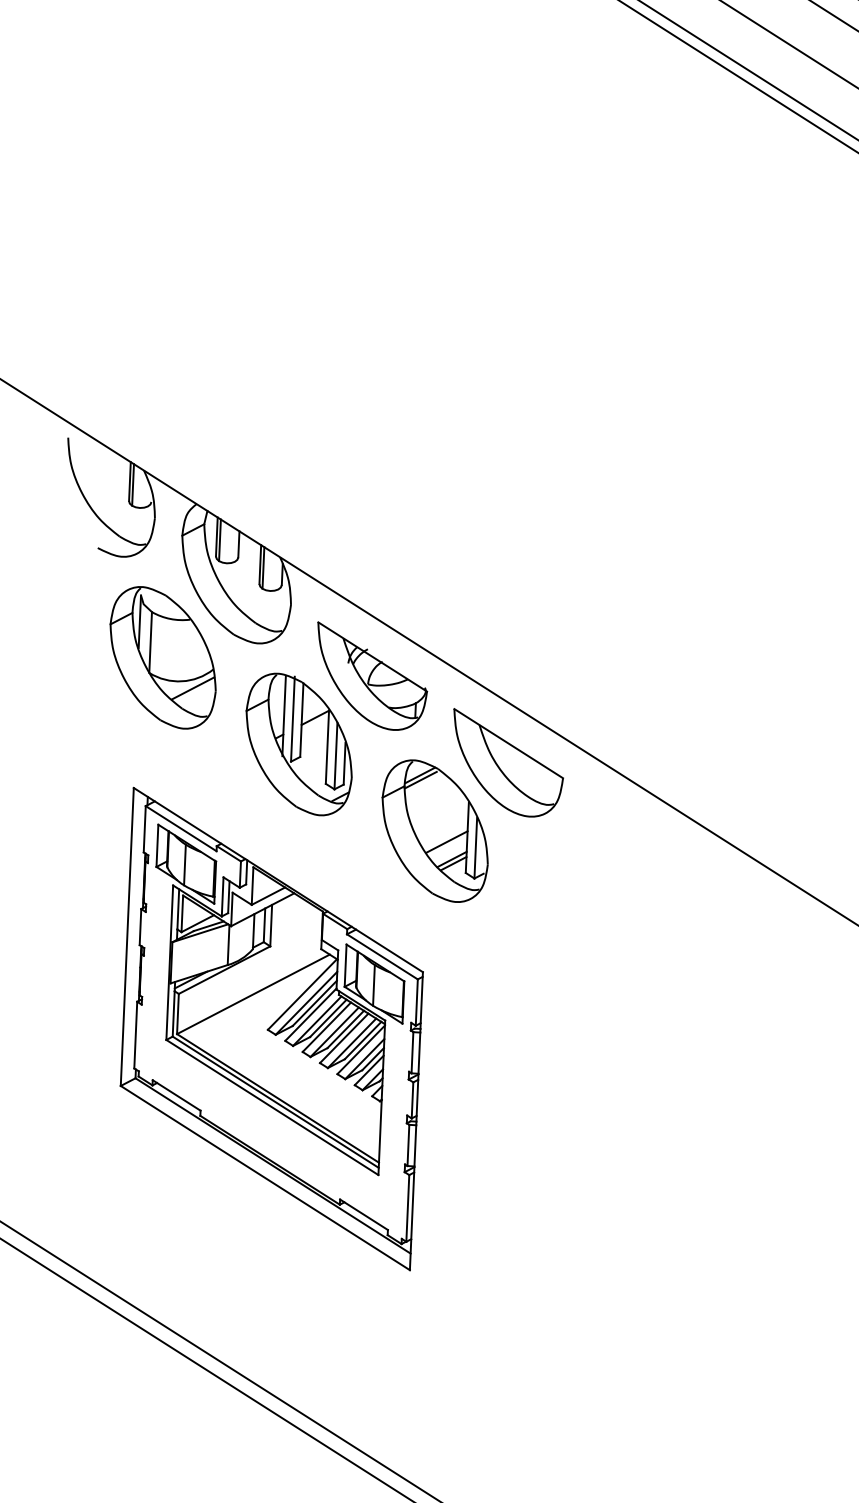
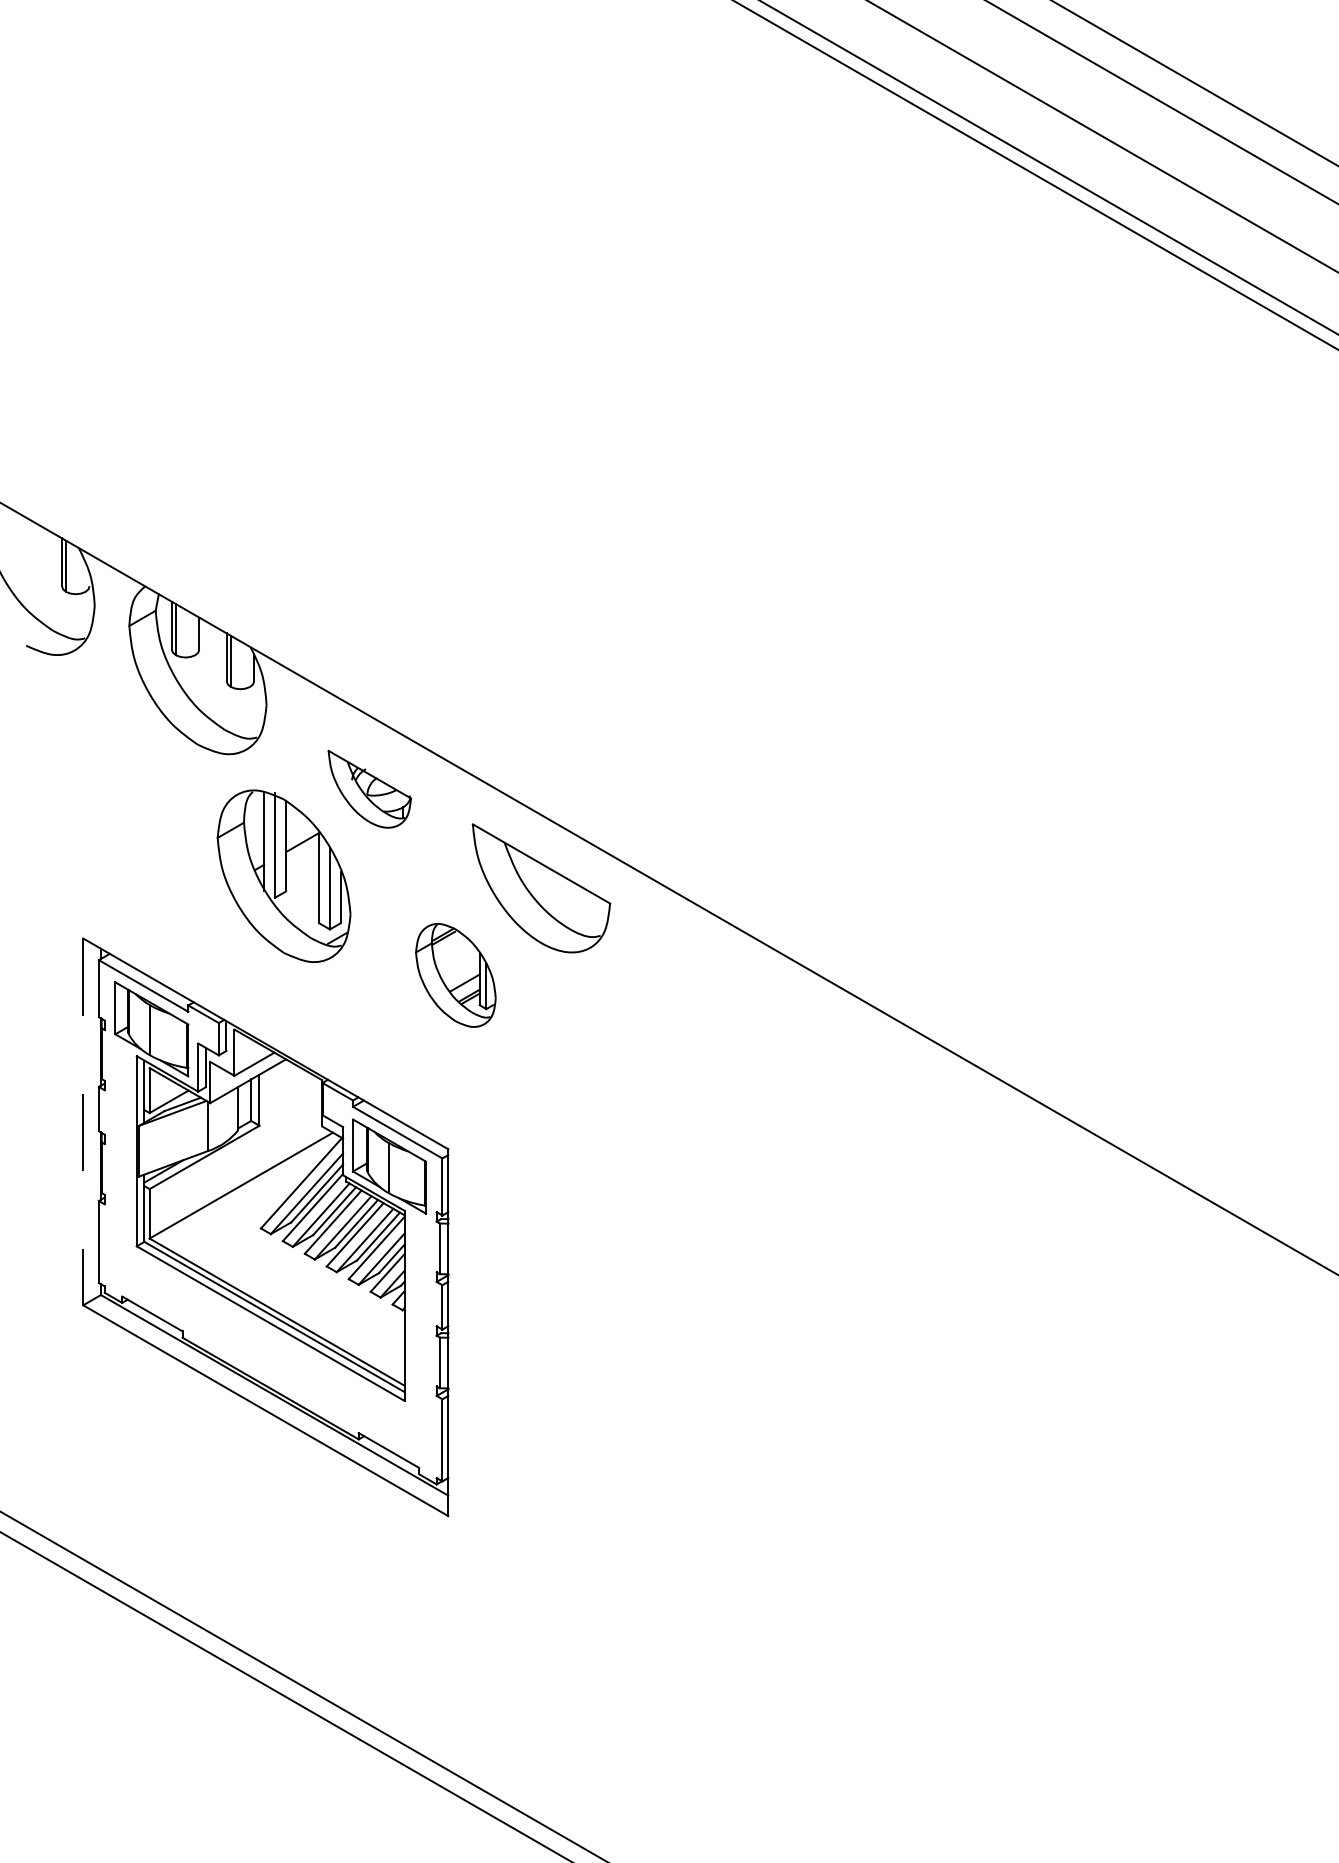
part: (162, 657) -> (111, 776), removed
part: (371, 677) -> (369, 789), size x0.6
part: (434, 831) -> (455, 975), size x0.6
line: (127, 937) -> (83, 1122), solid -> dashed

